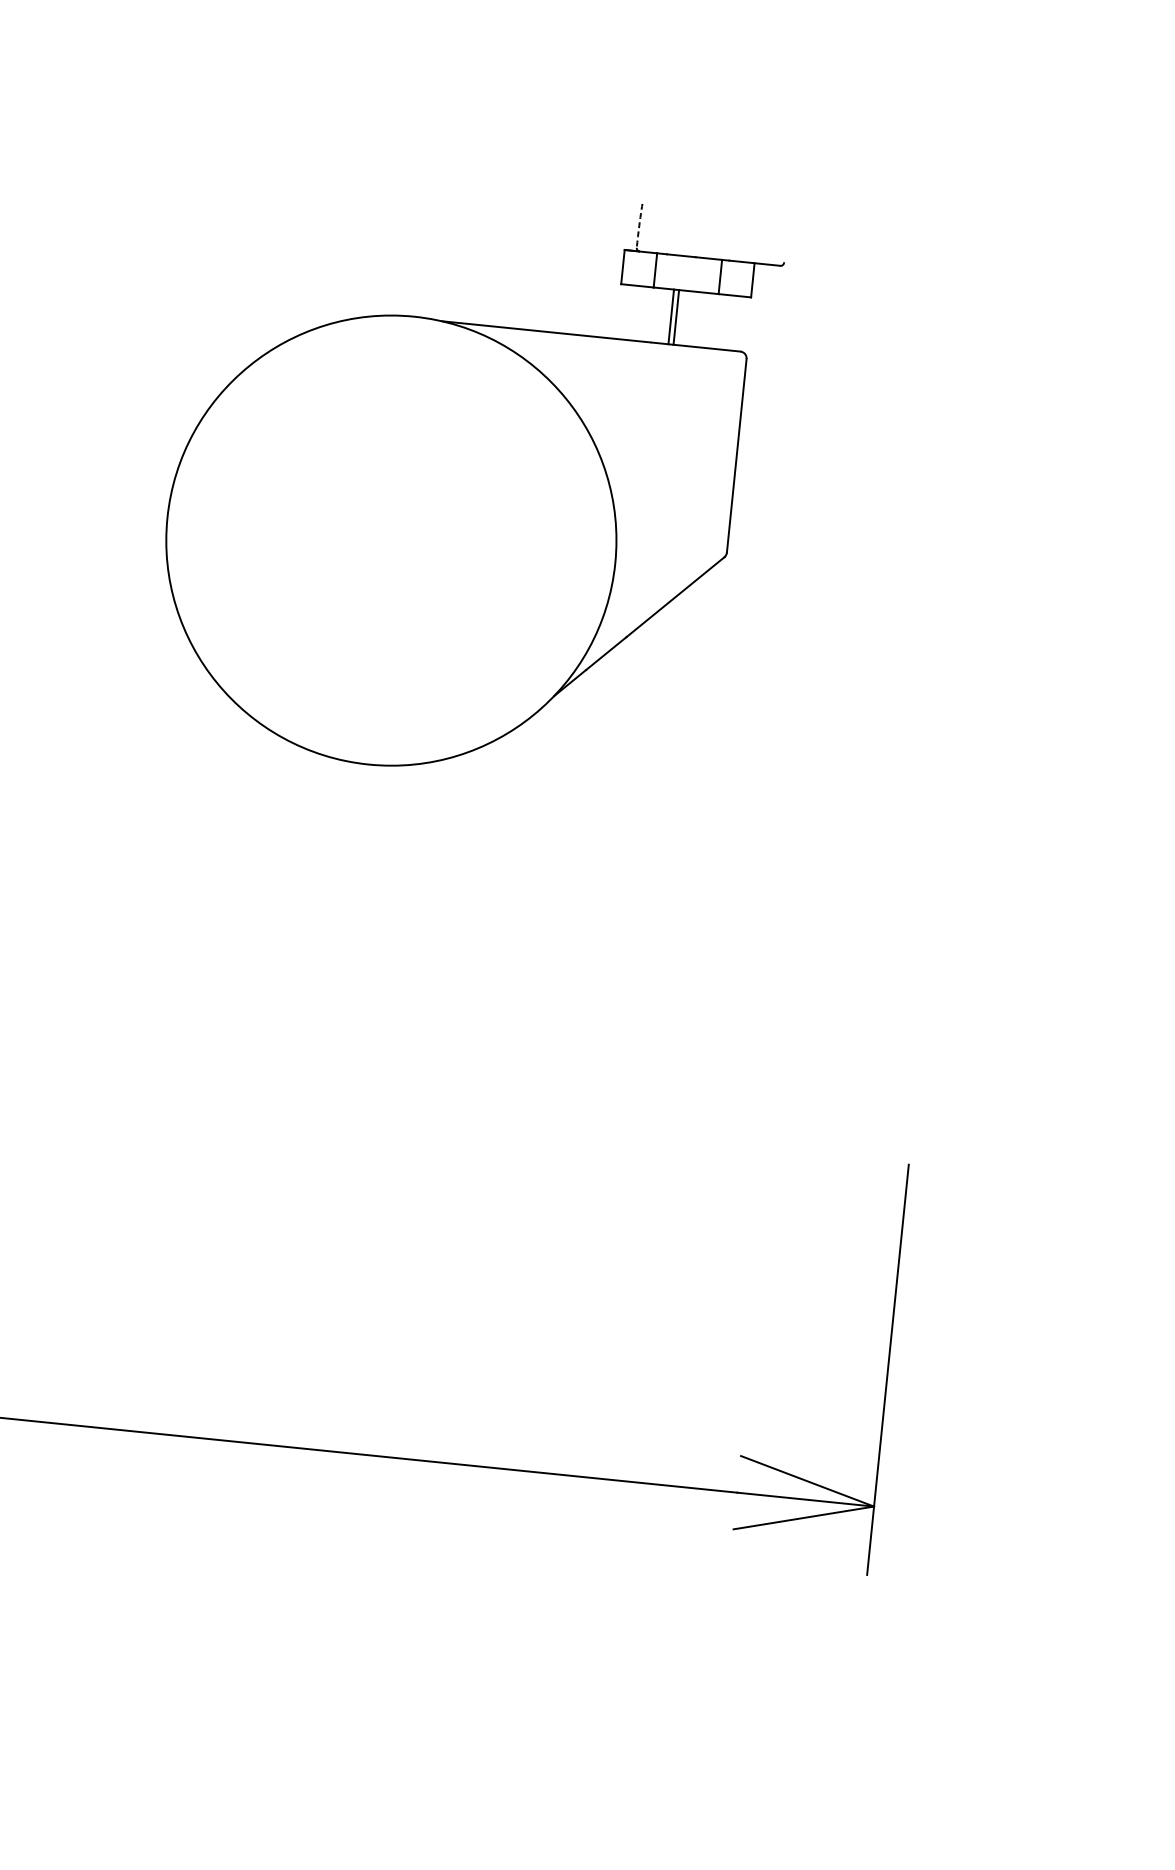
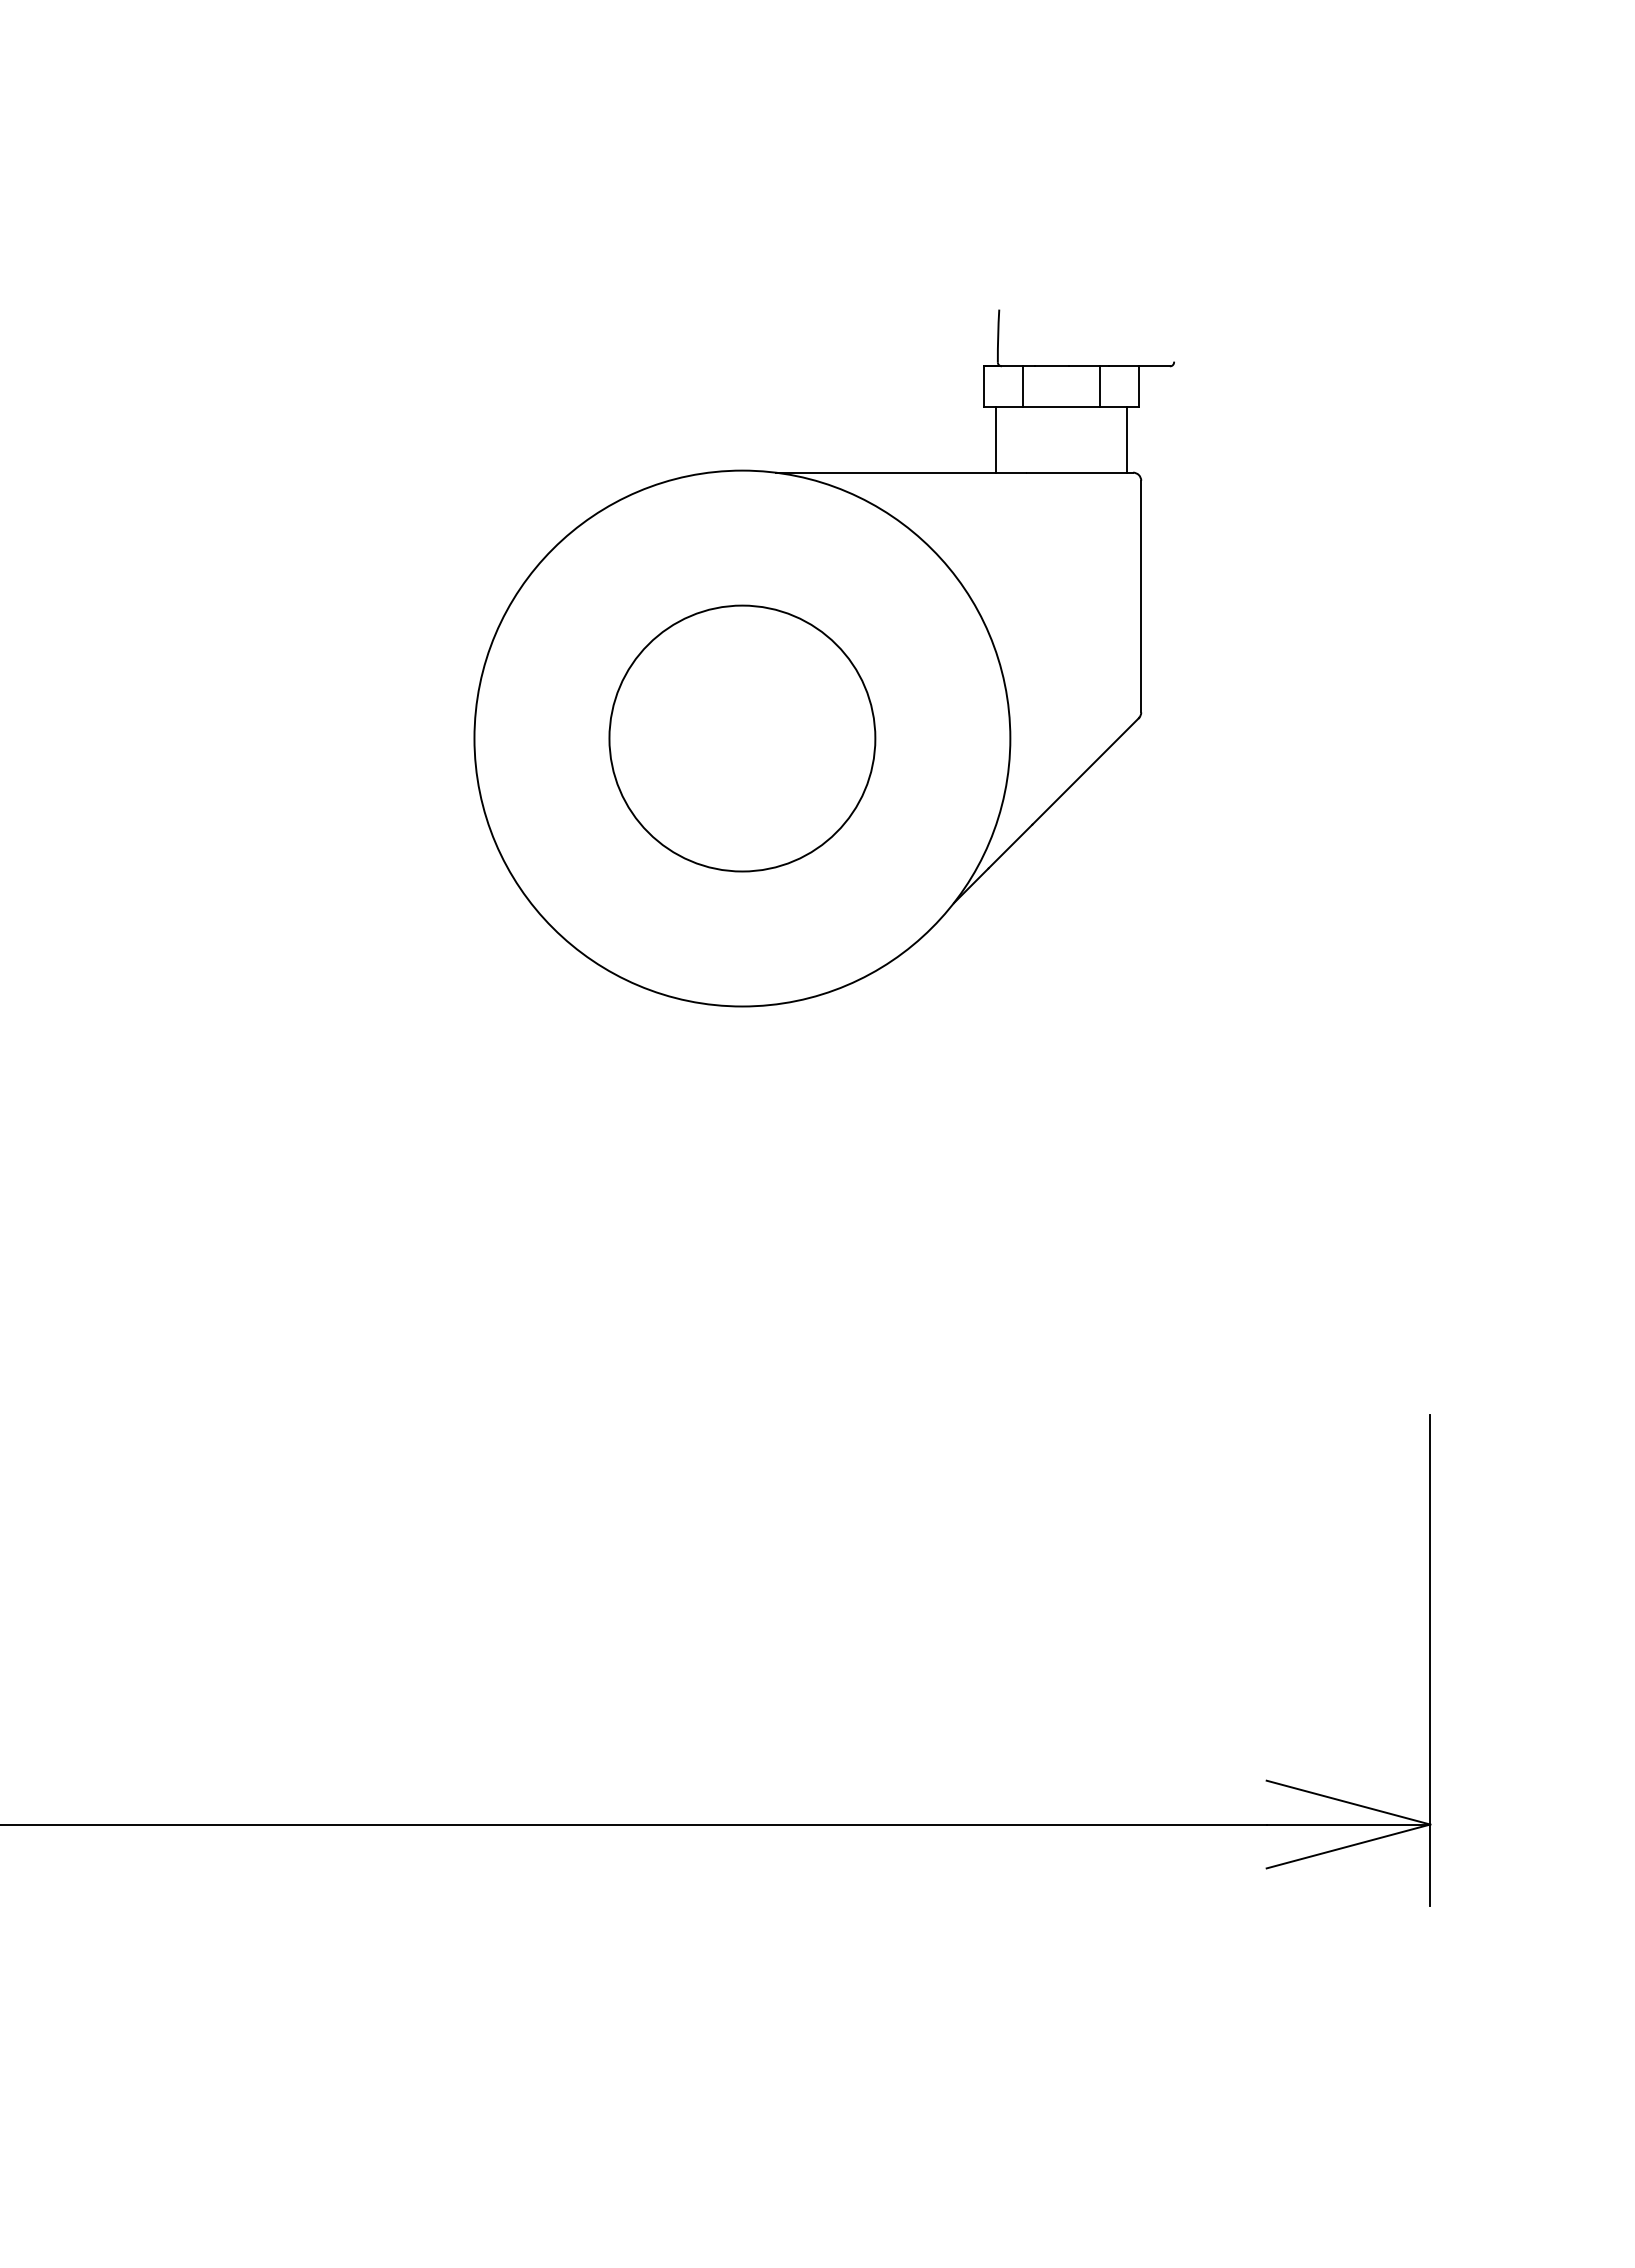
arc: (639, 225) -> (998, 335), dashed -> solid
line: (670, 316) -> (1126, 439), moved
line: (676, 317) -> (996, 439), moved
circle: (391, 540) -> (742, 738), added

